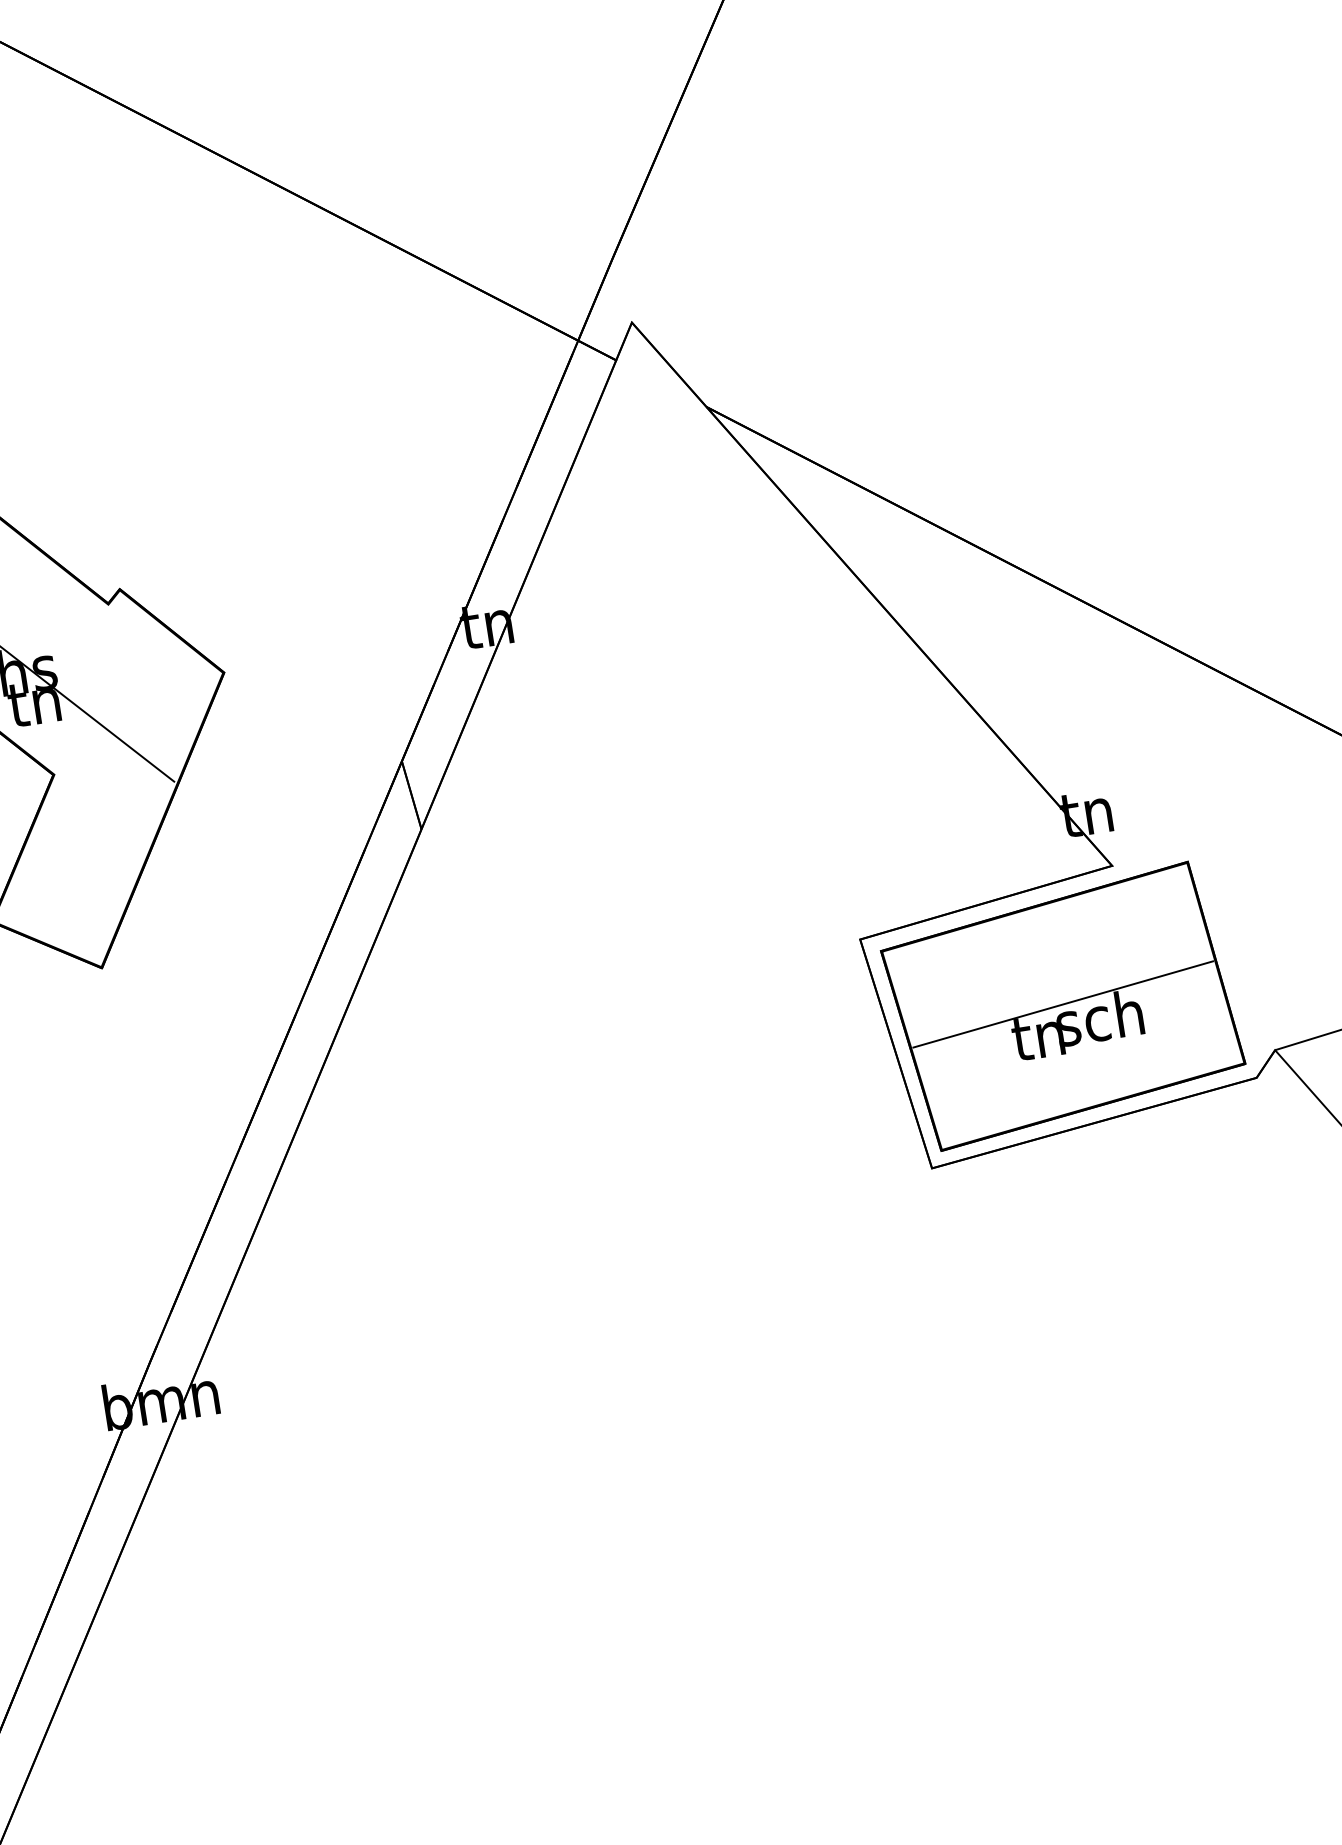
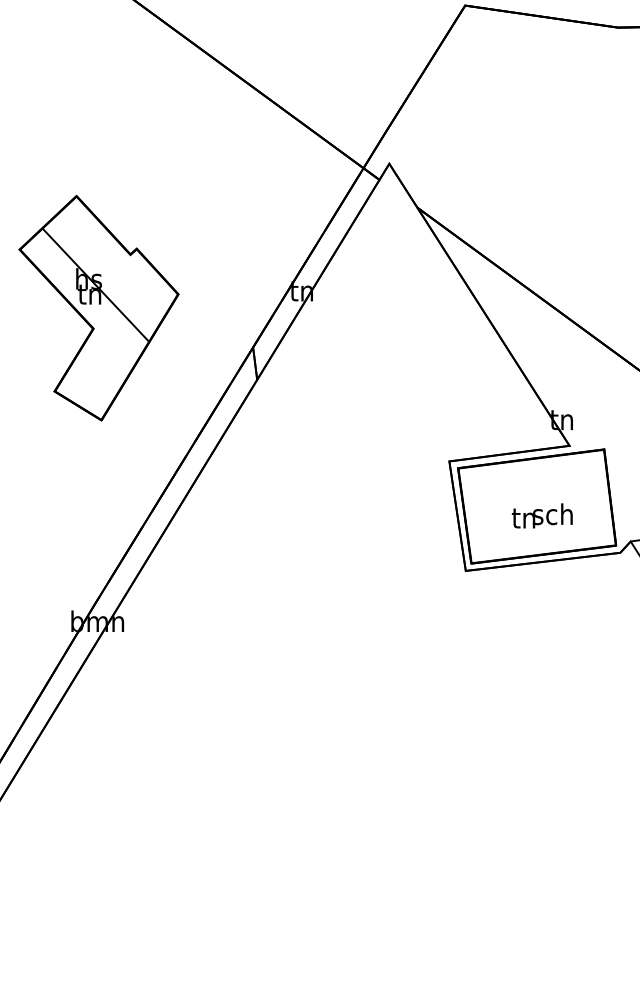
line: (1061, 1004) -> (536, 505), removed

